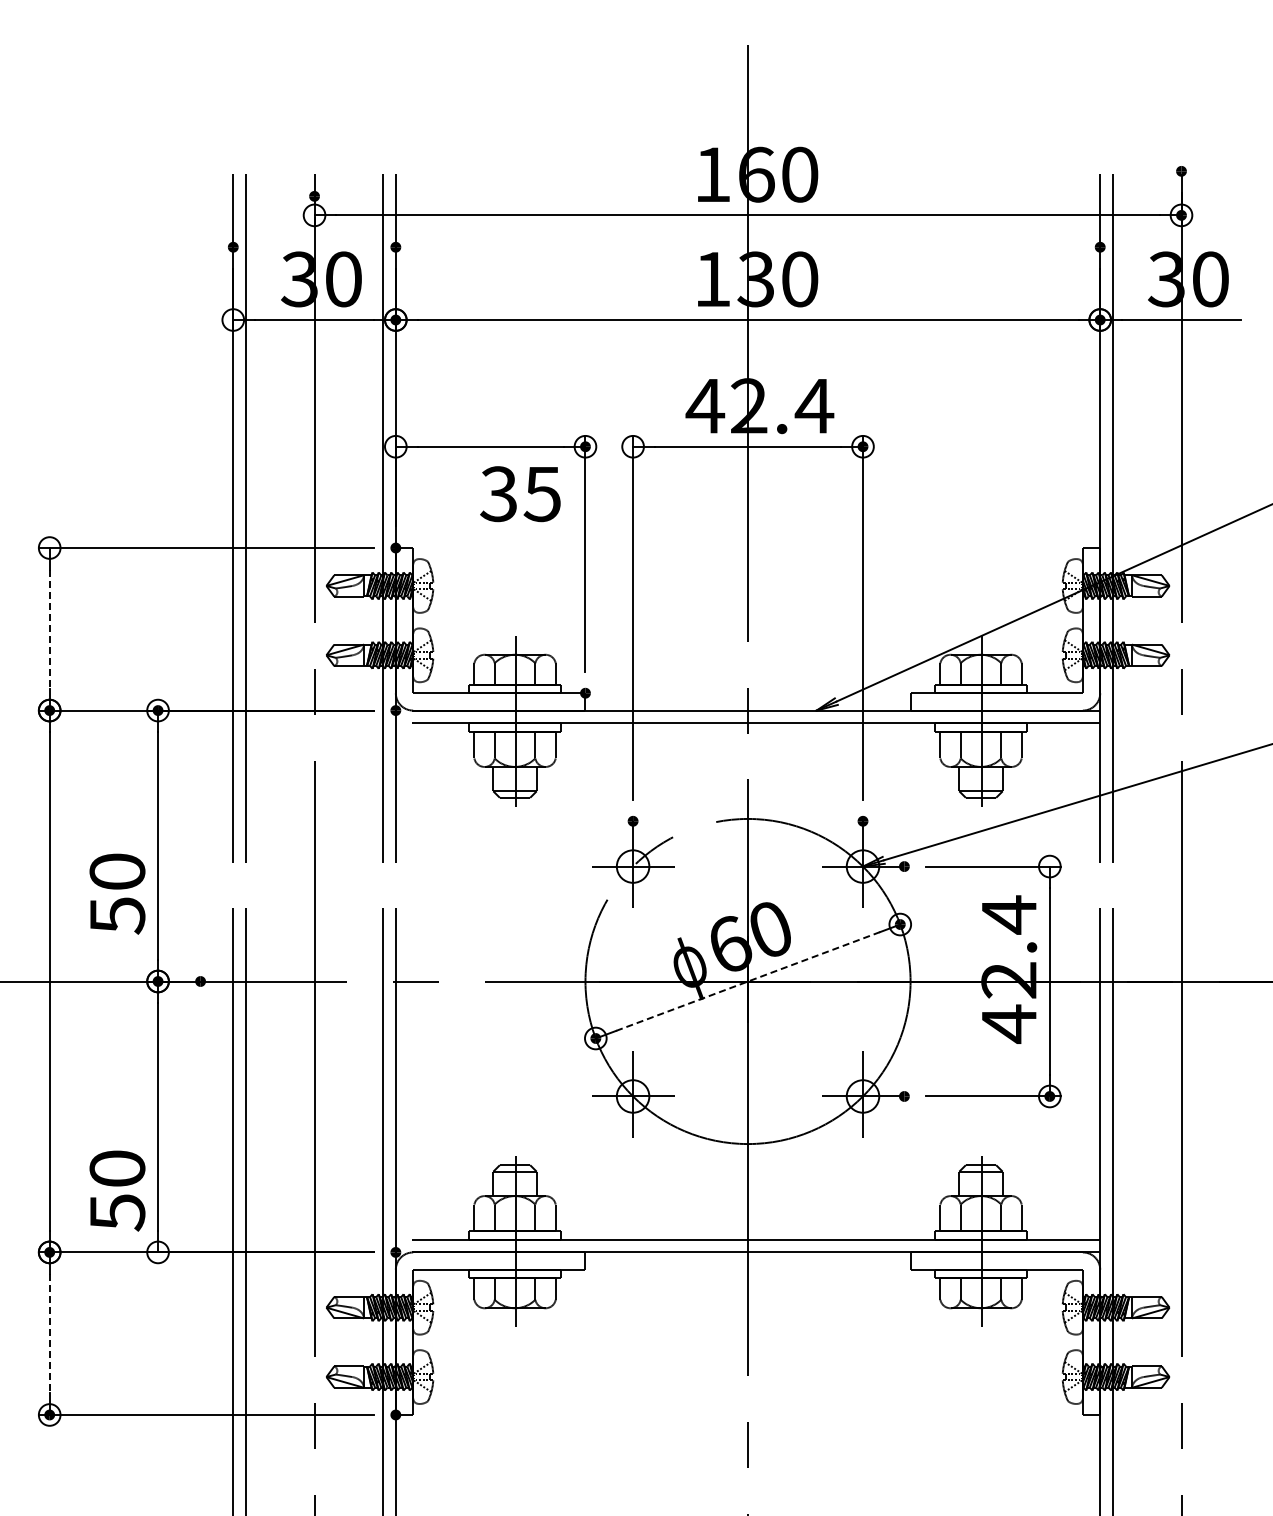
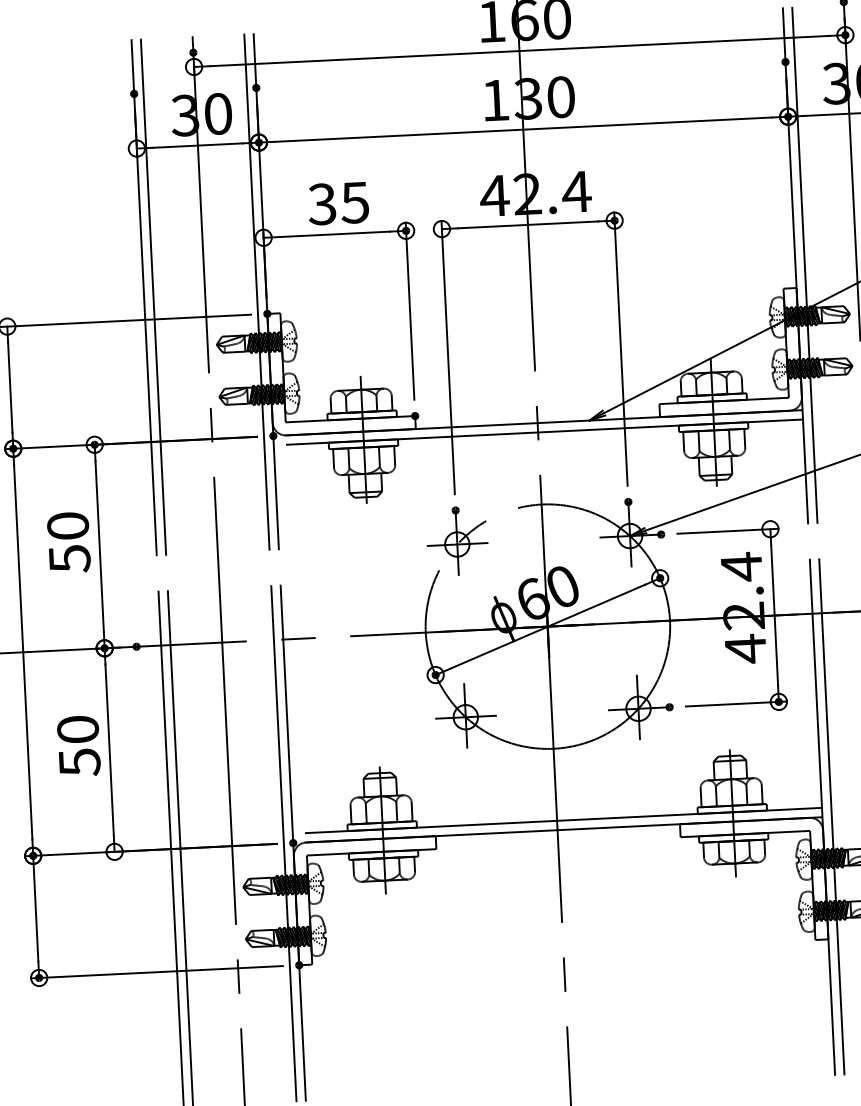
text: (520, 494) -> (338, 203), moved
line: (49, 629) -> (10, 387), dashed -> solid
text: (117, 893) -> (68, 542), moved
line: (748, 981) -> (548, 626), dashed -> solid
text: (117, 1190) -> (78, 745), moved
line: (49, 1333) -> (36, 916), dashed -> solid

